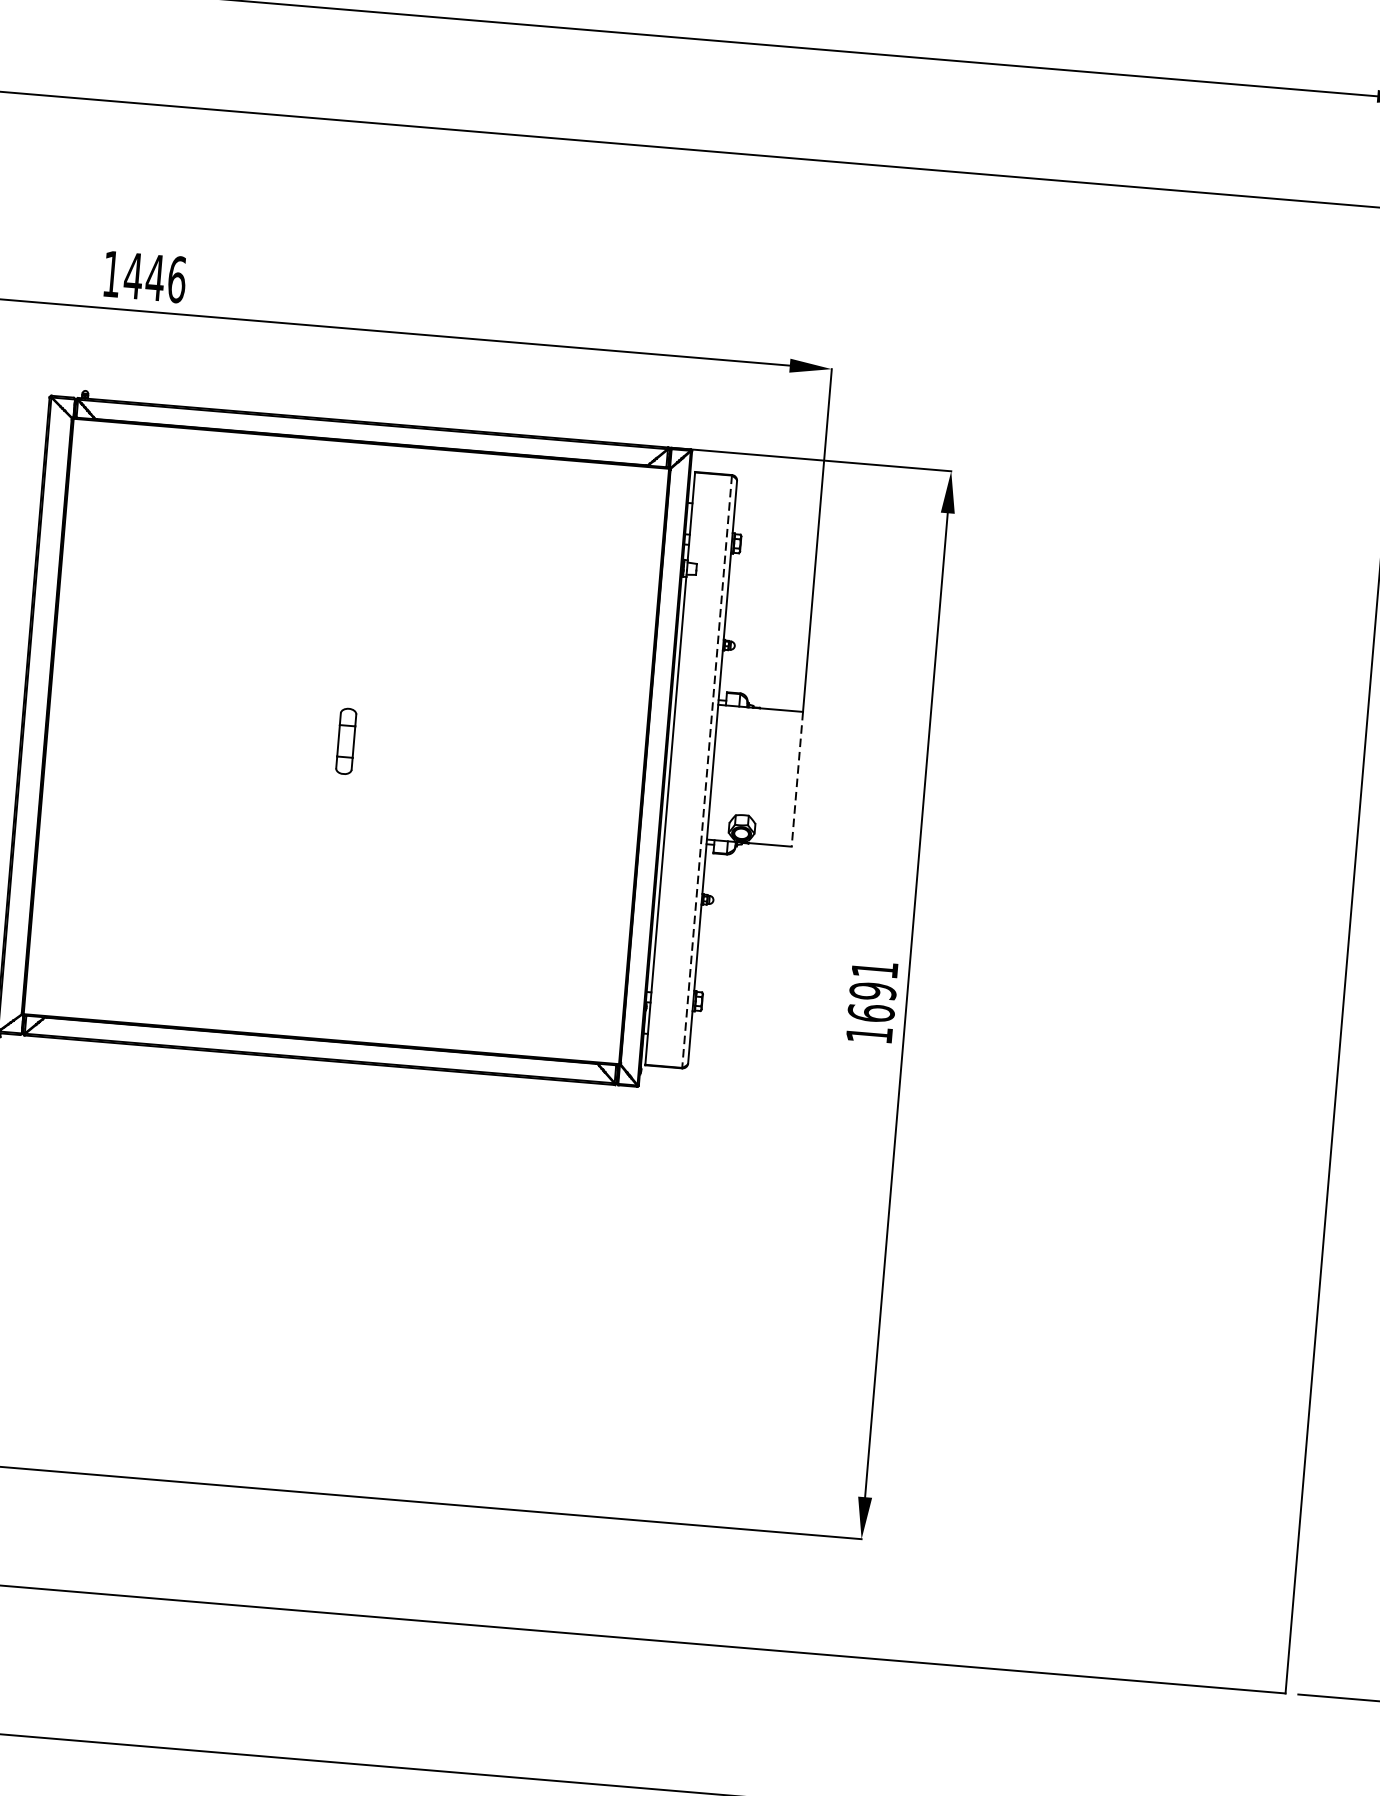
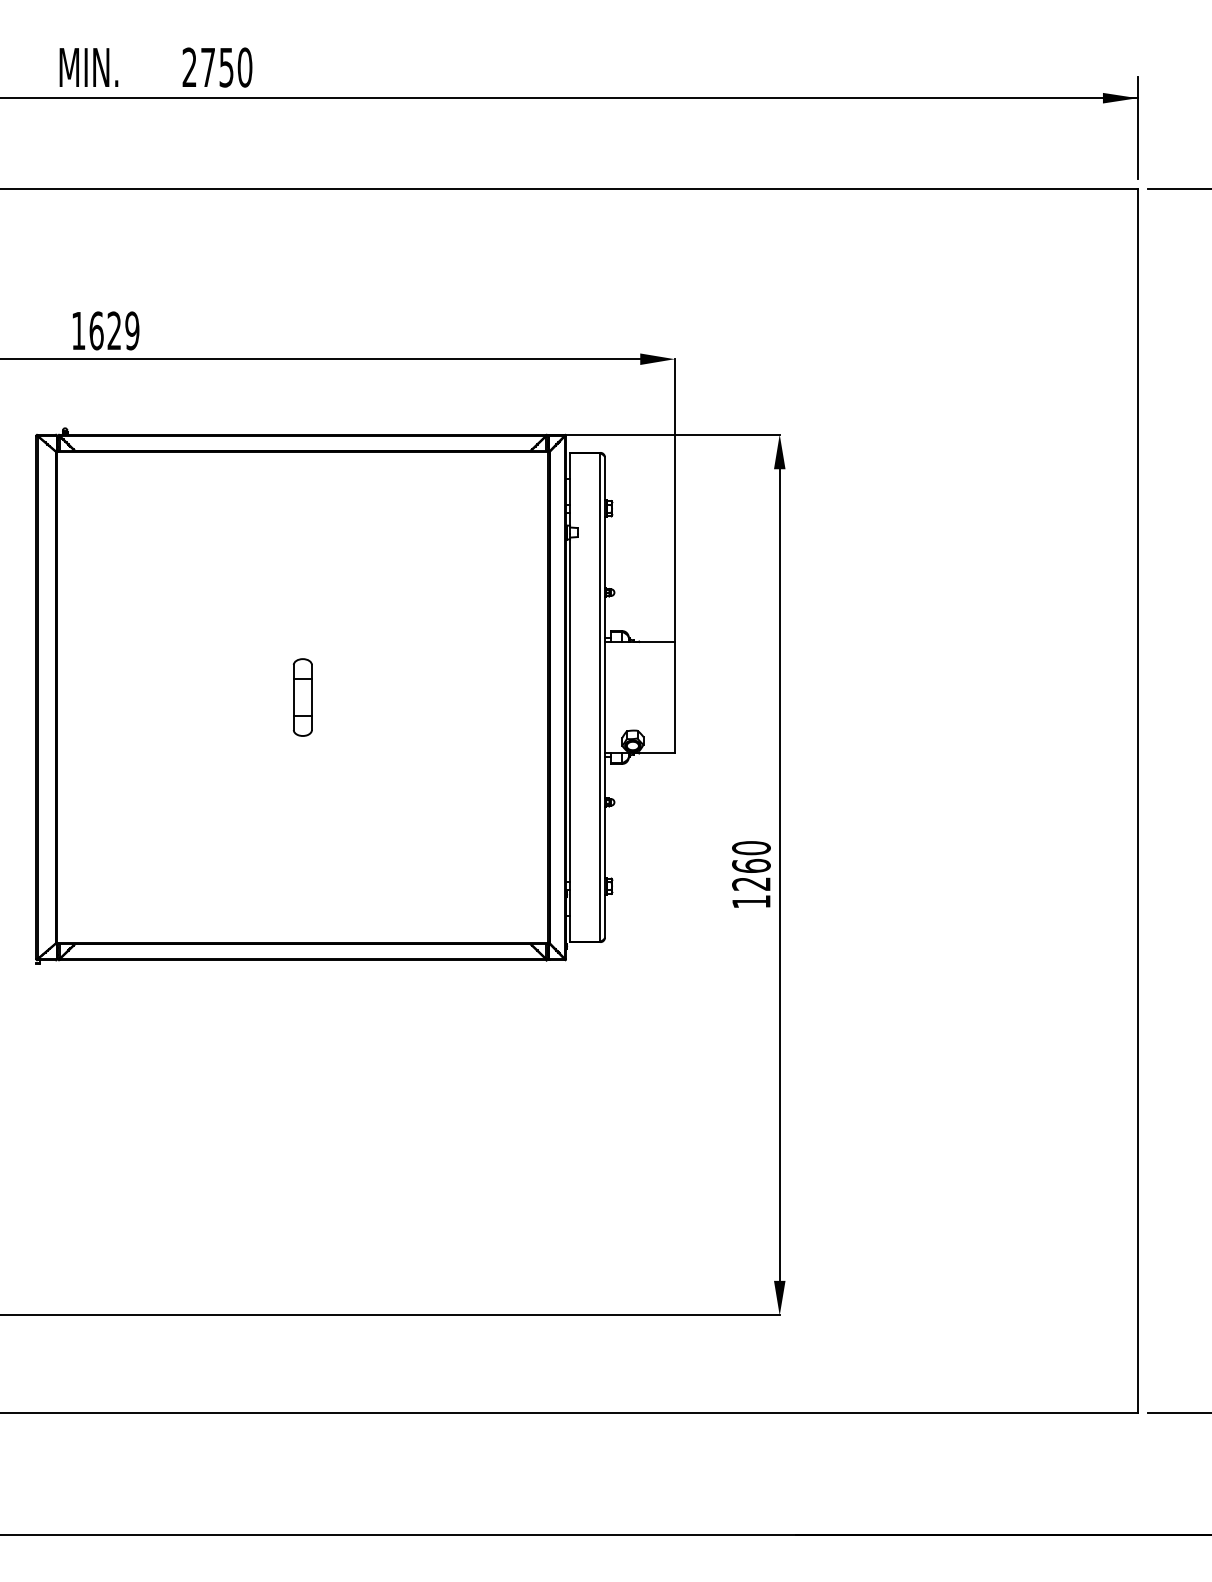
text: (155, 277) -> (114, 330), 1446 -> 1629
part: (345, 741) -> (302, 697), size x1.43
line: (707, 772) -> (600, 698), dashed -> solid
line: (796, 779) -> (674, 697), dashed -> solid
text: (873, 990) -> (751, 865), 1691 -> 1260

